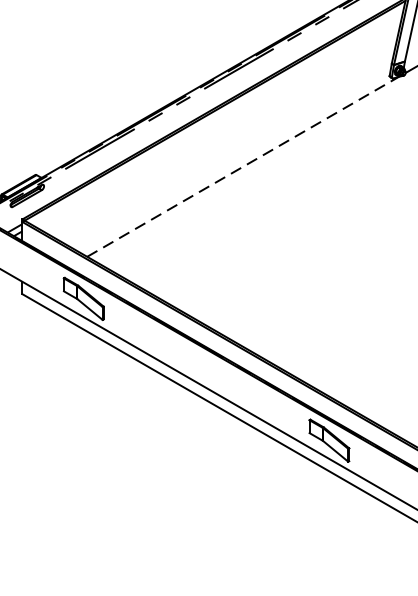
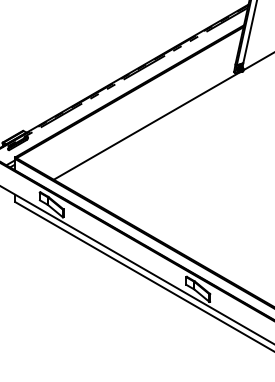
line: (242, 165) -> (146, 125), dashed -> solid

